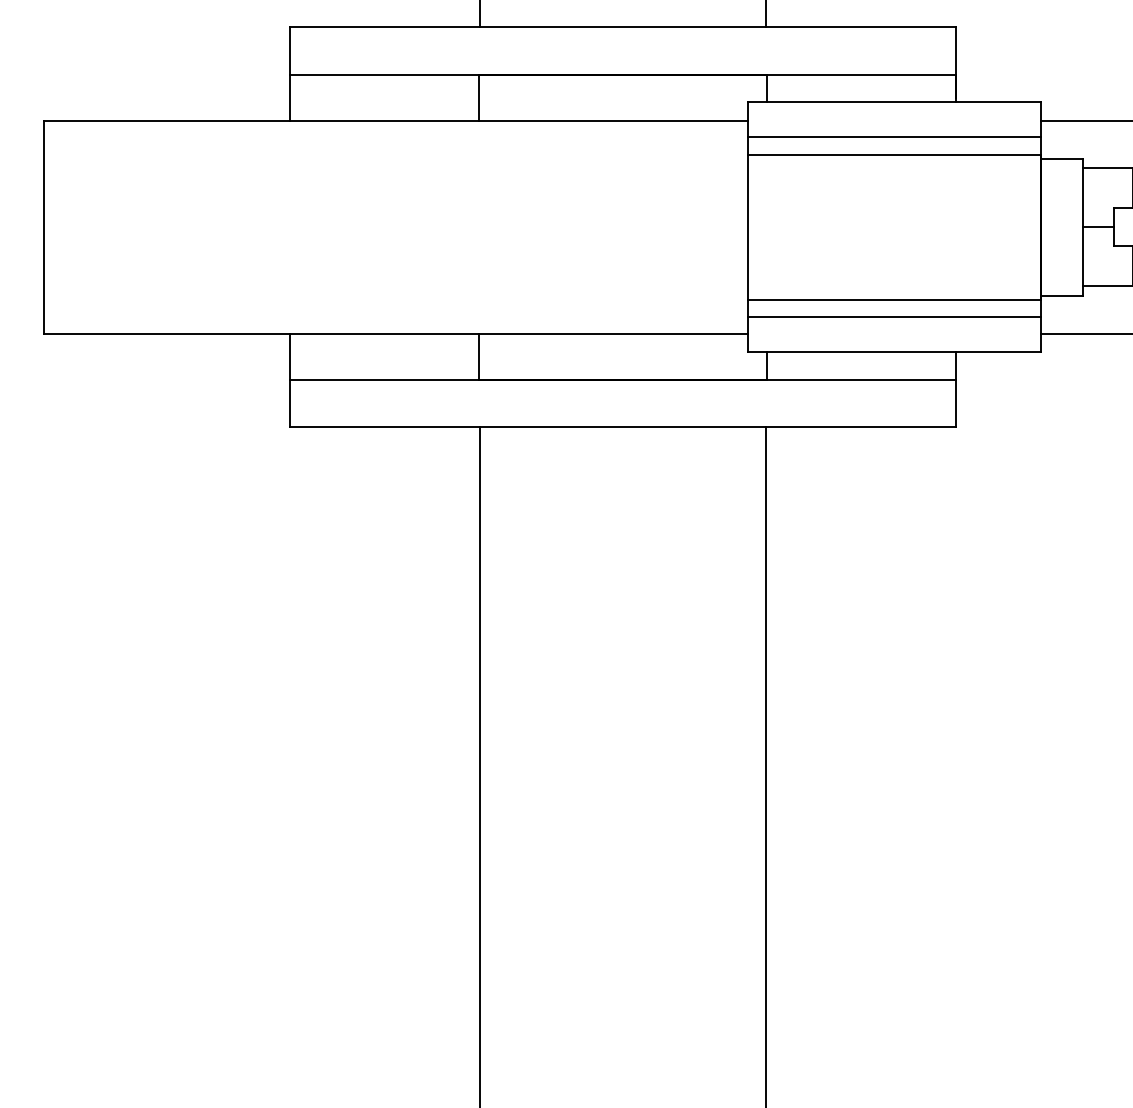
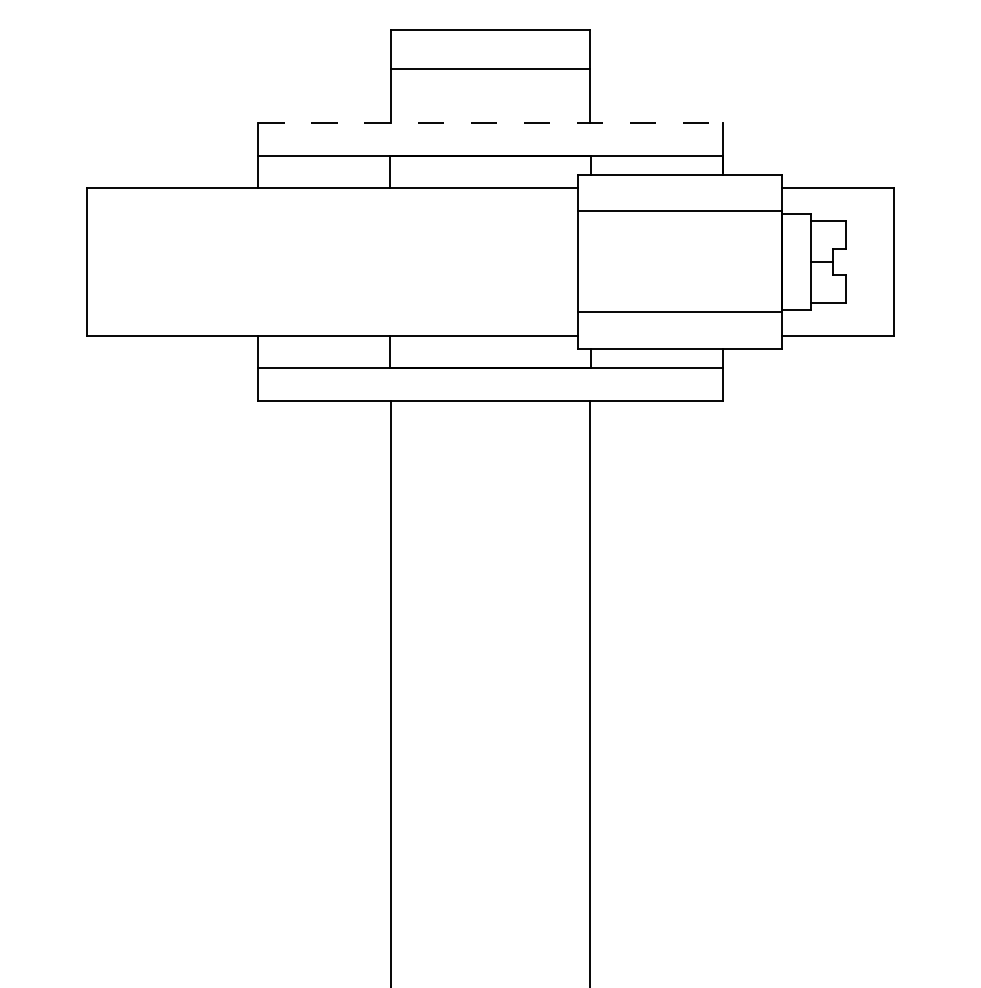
line: (624, 27) -> (491, 122), solid -> dashed
line: (894, 137) -> (679, 199), removed
line: (894, 317) -> (679, 324), removed

